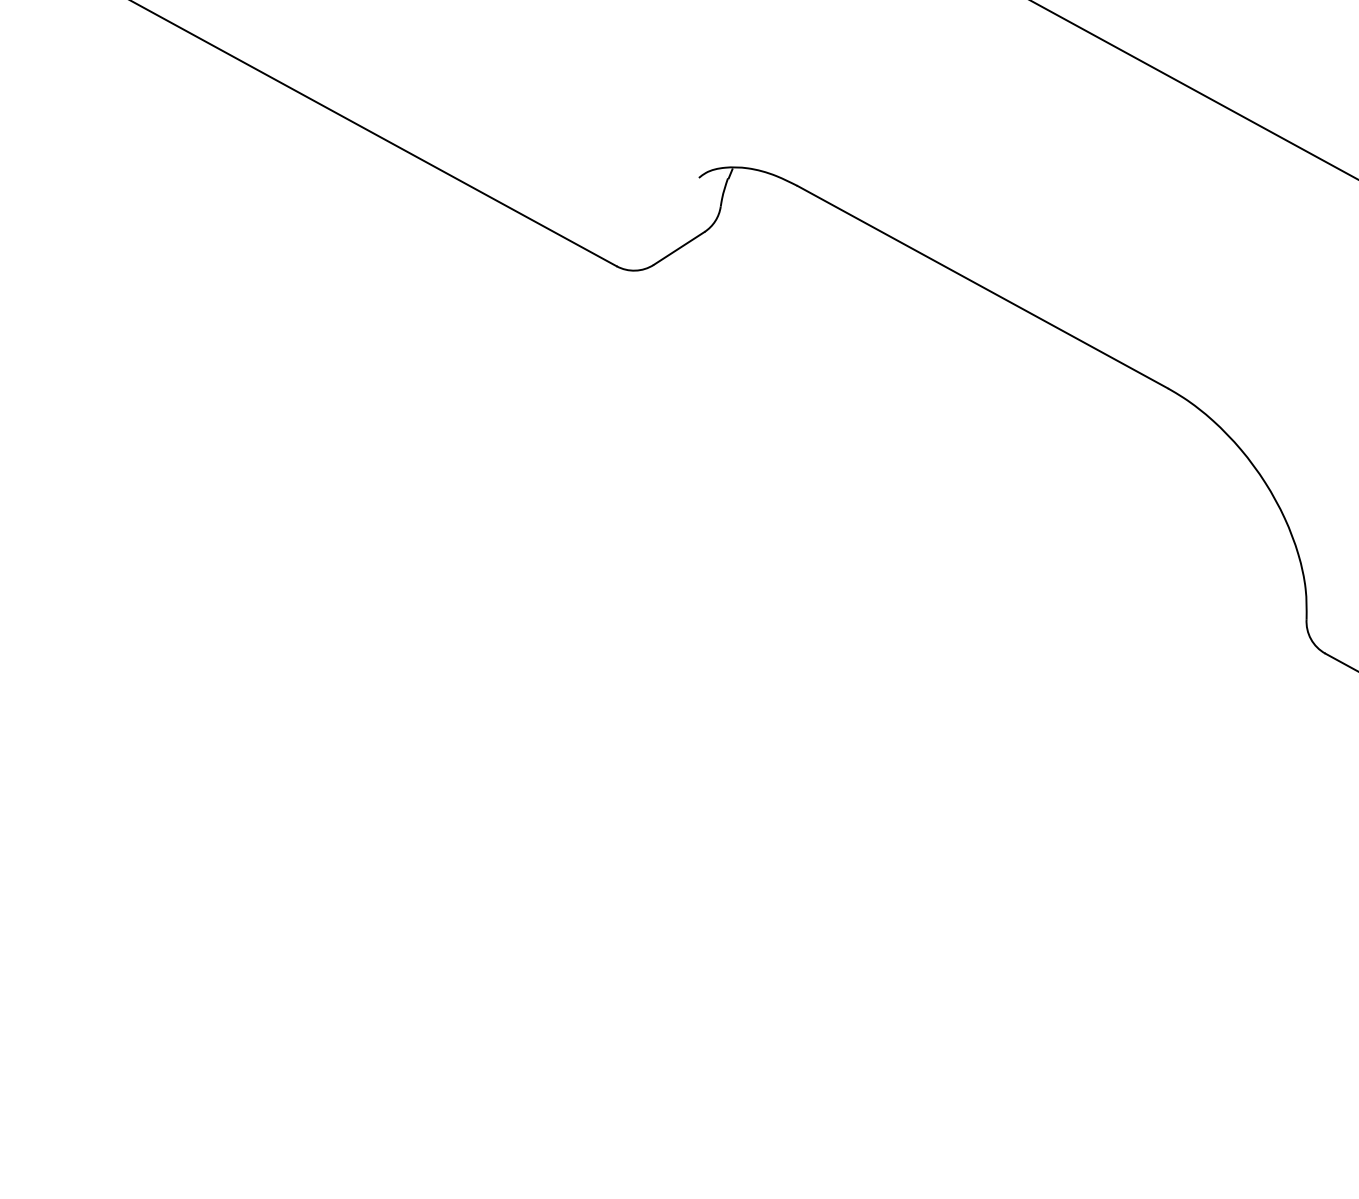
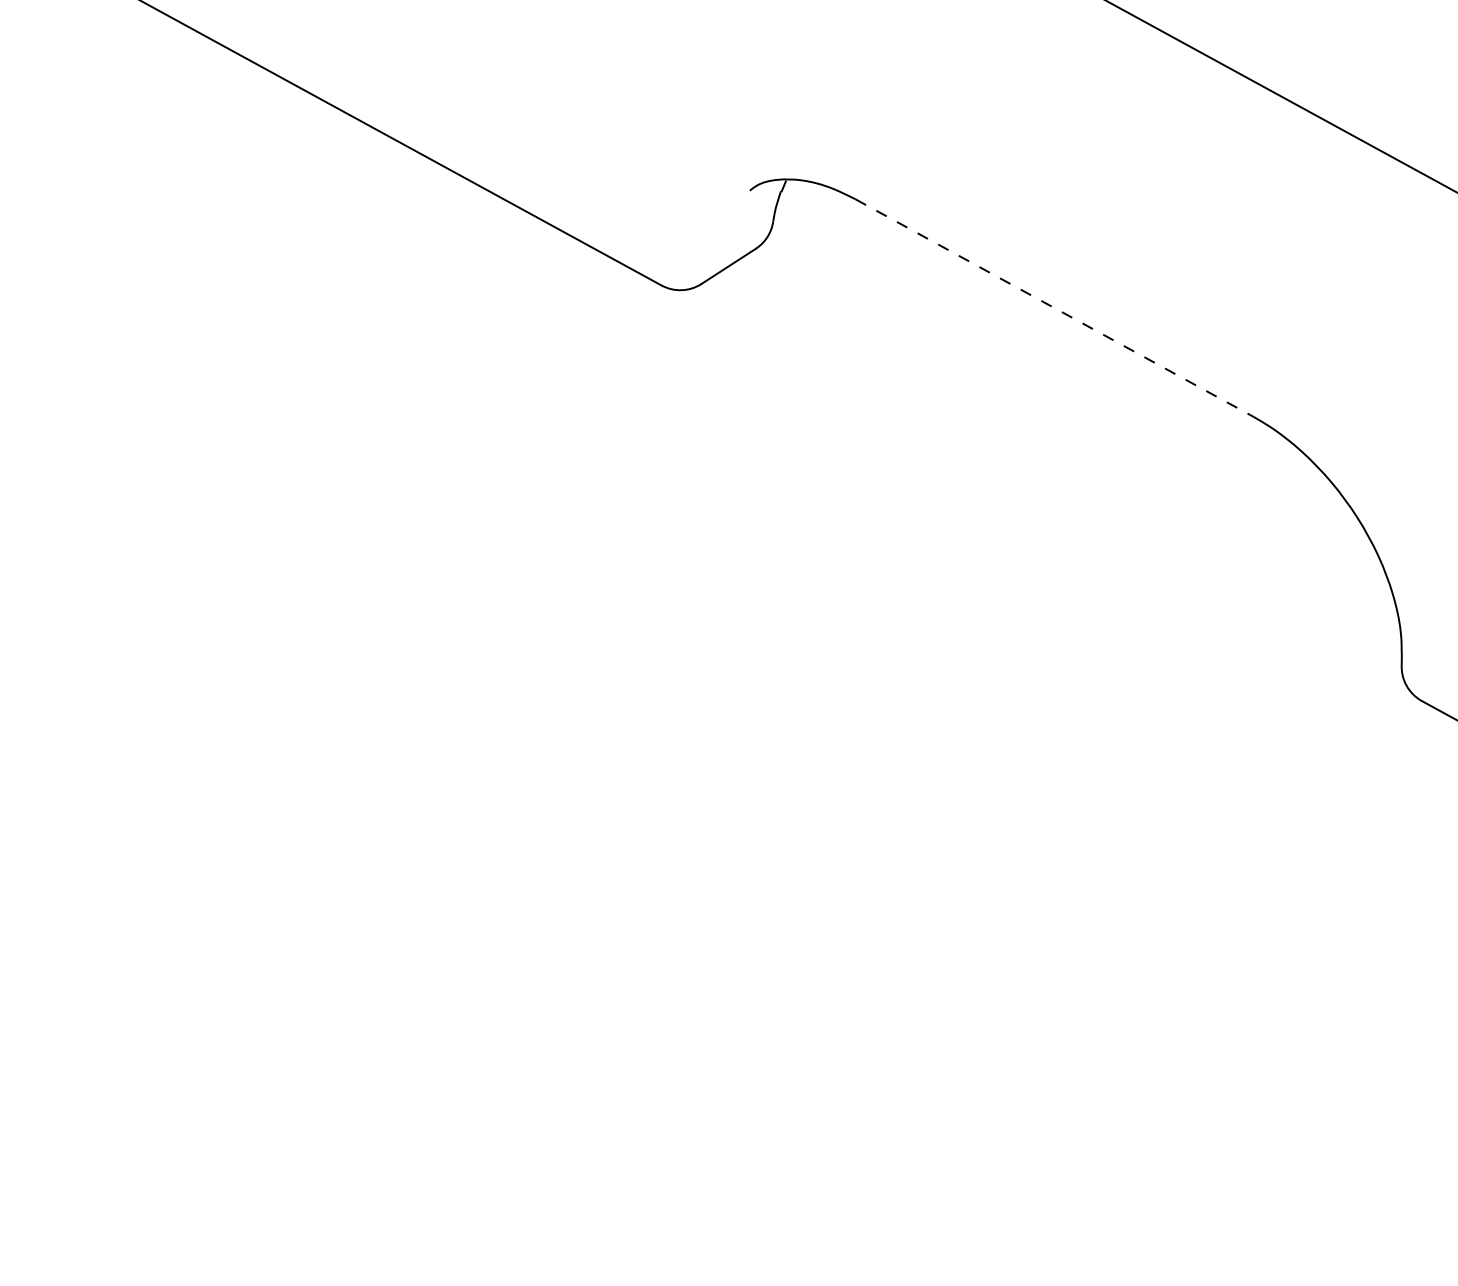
line: (983, 287) -> (1055, 308), solid -> dashed

